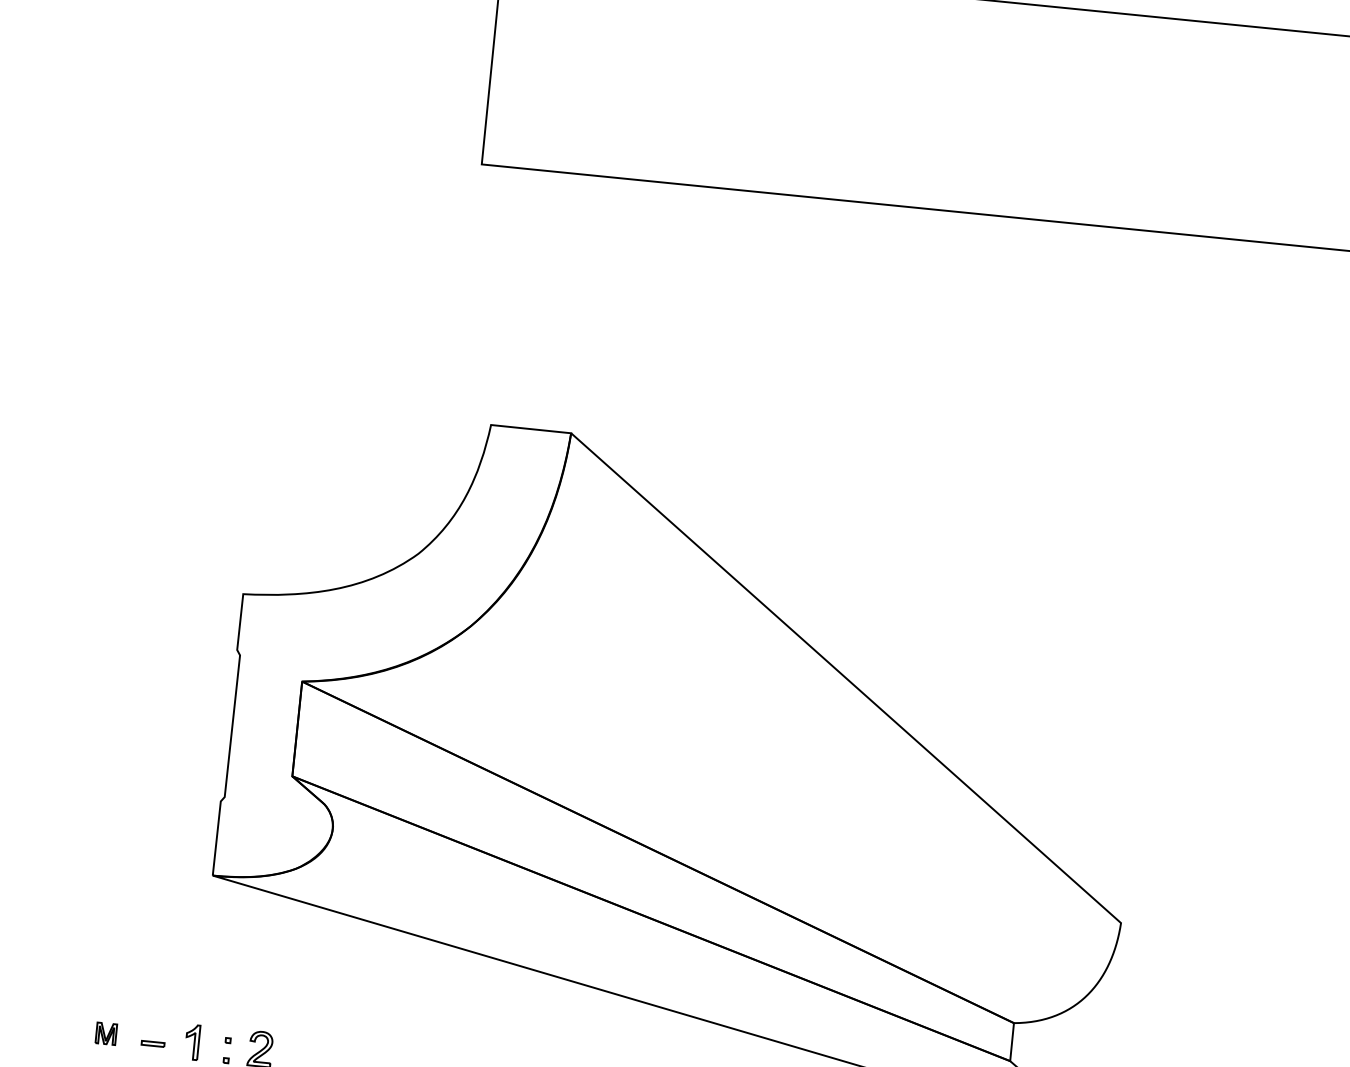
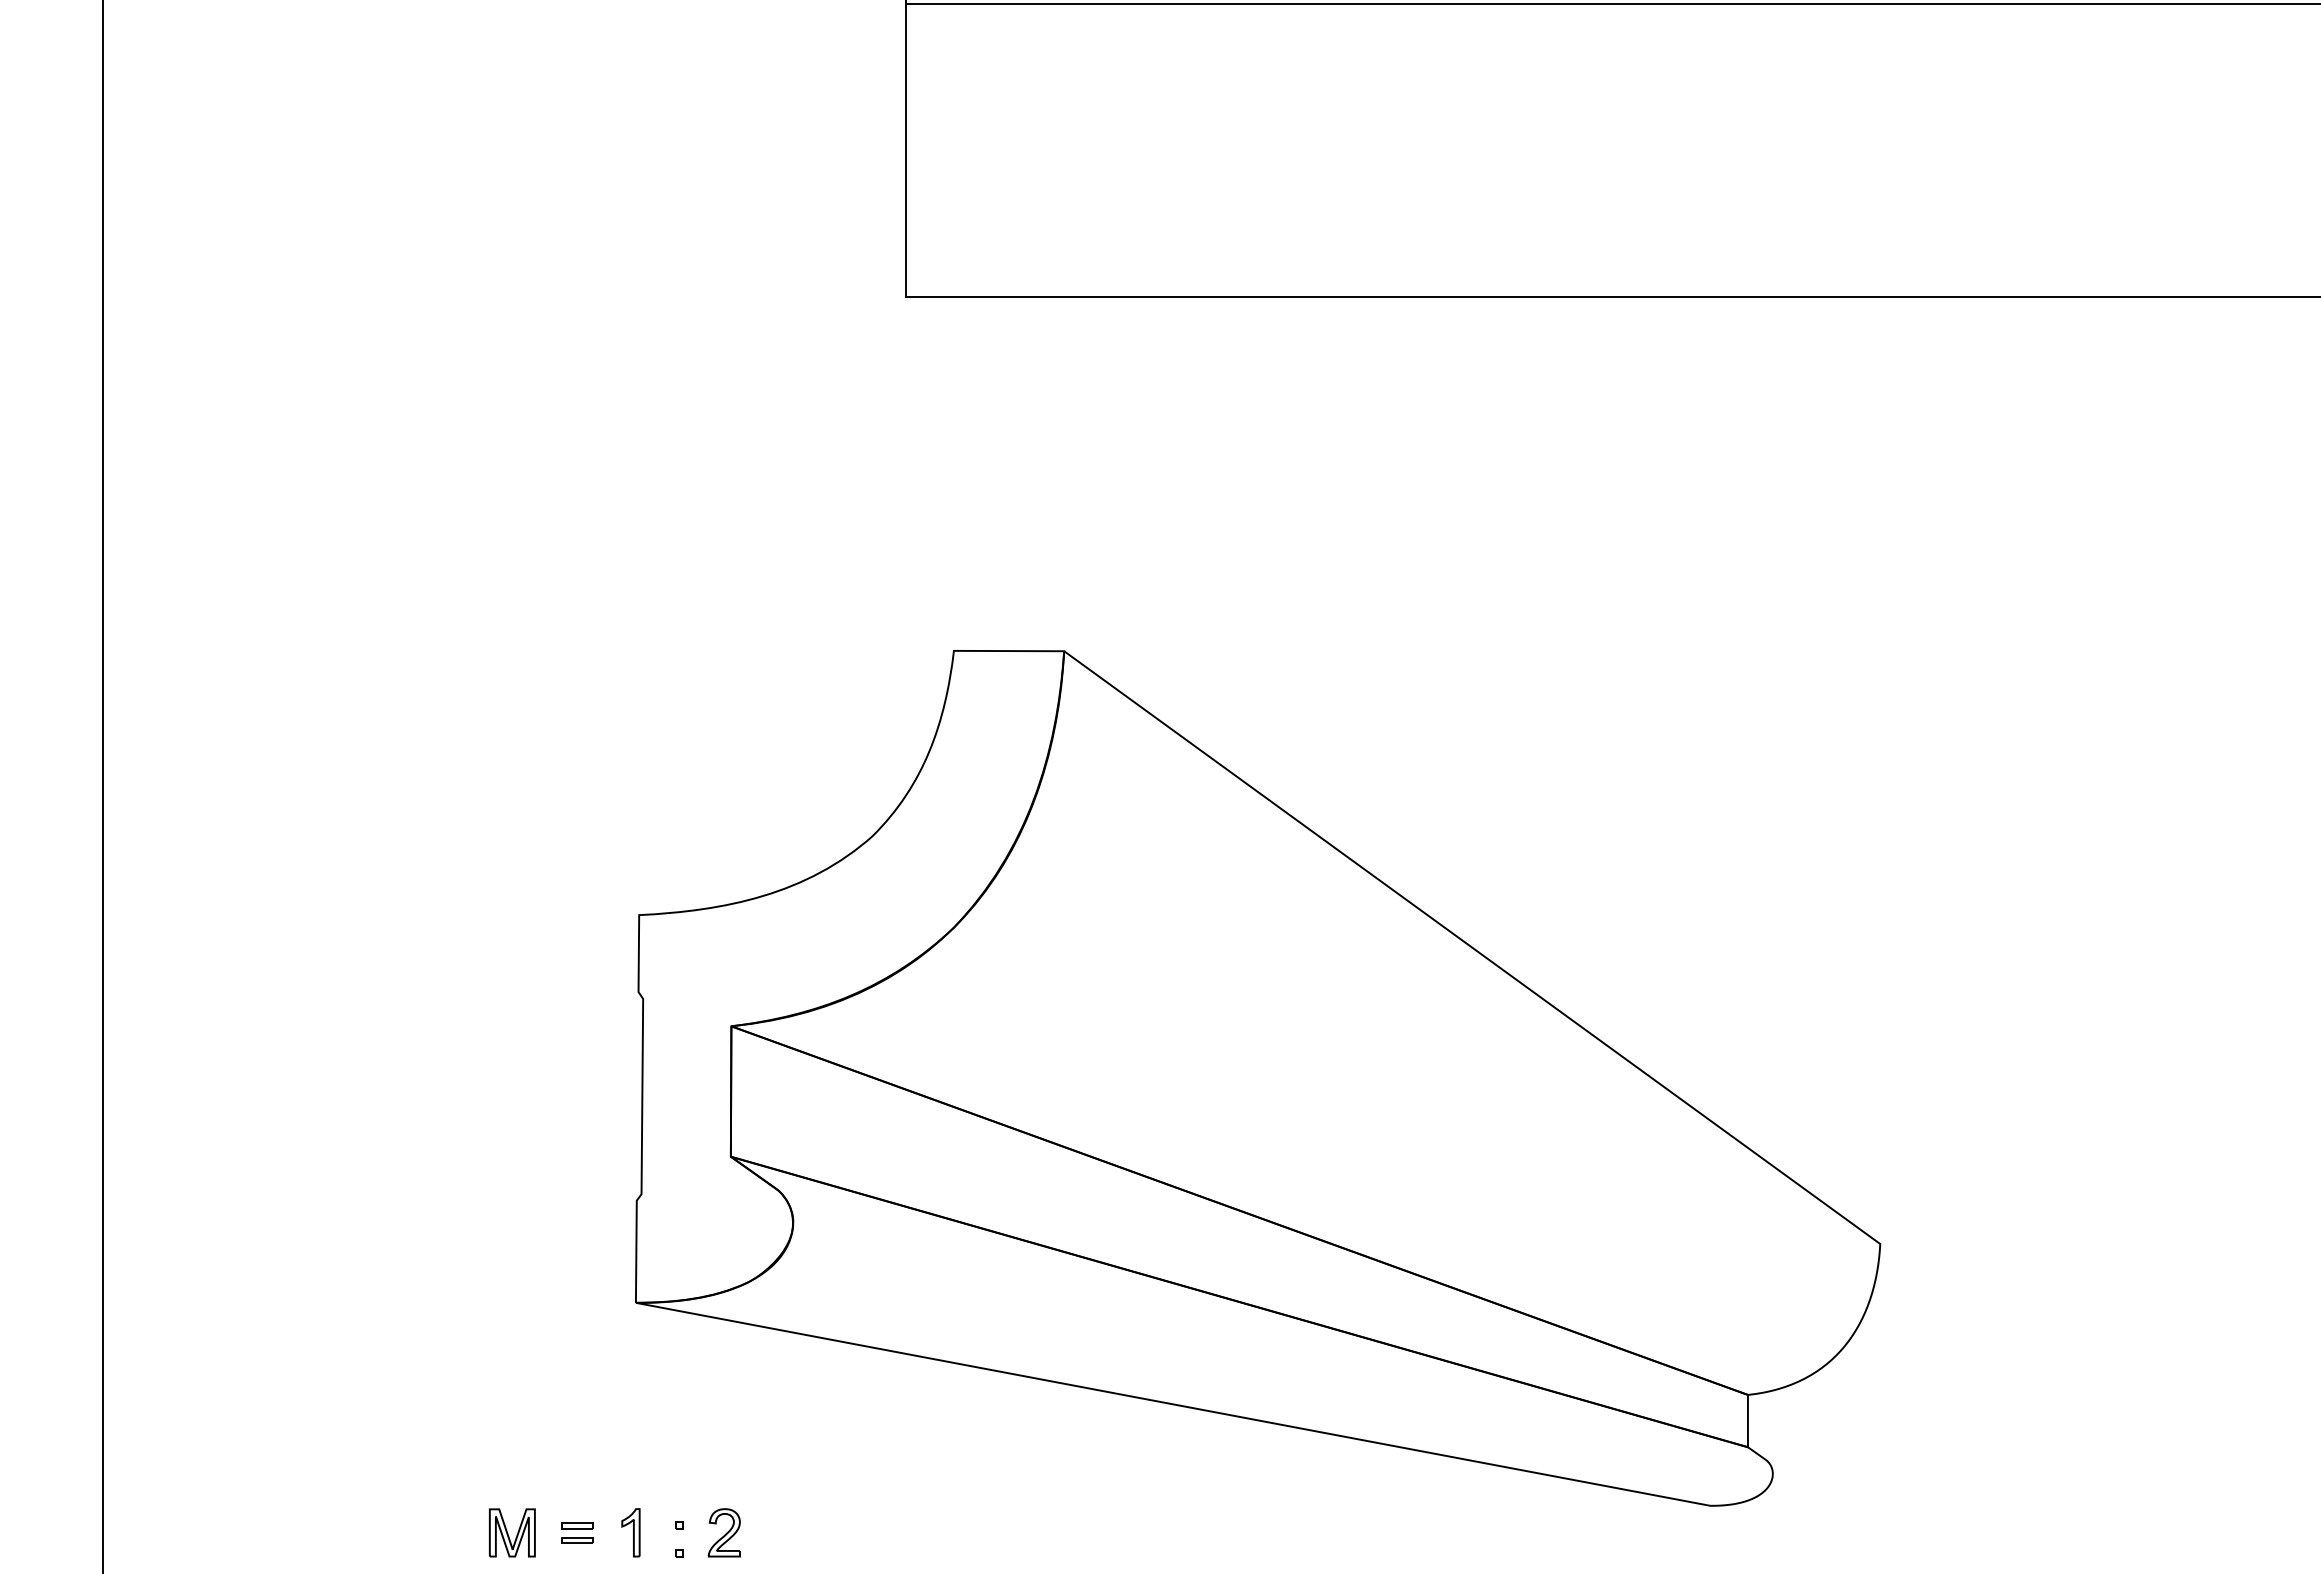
part: (106, 1033) -> (512, 1532), size x1.67
part: (154, 1033) -> (577, 1525), added

